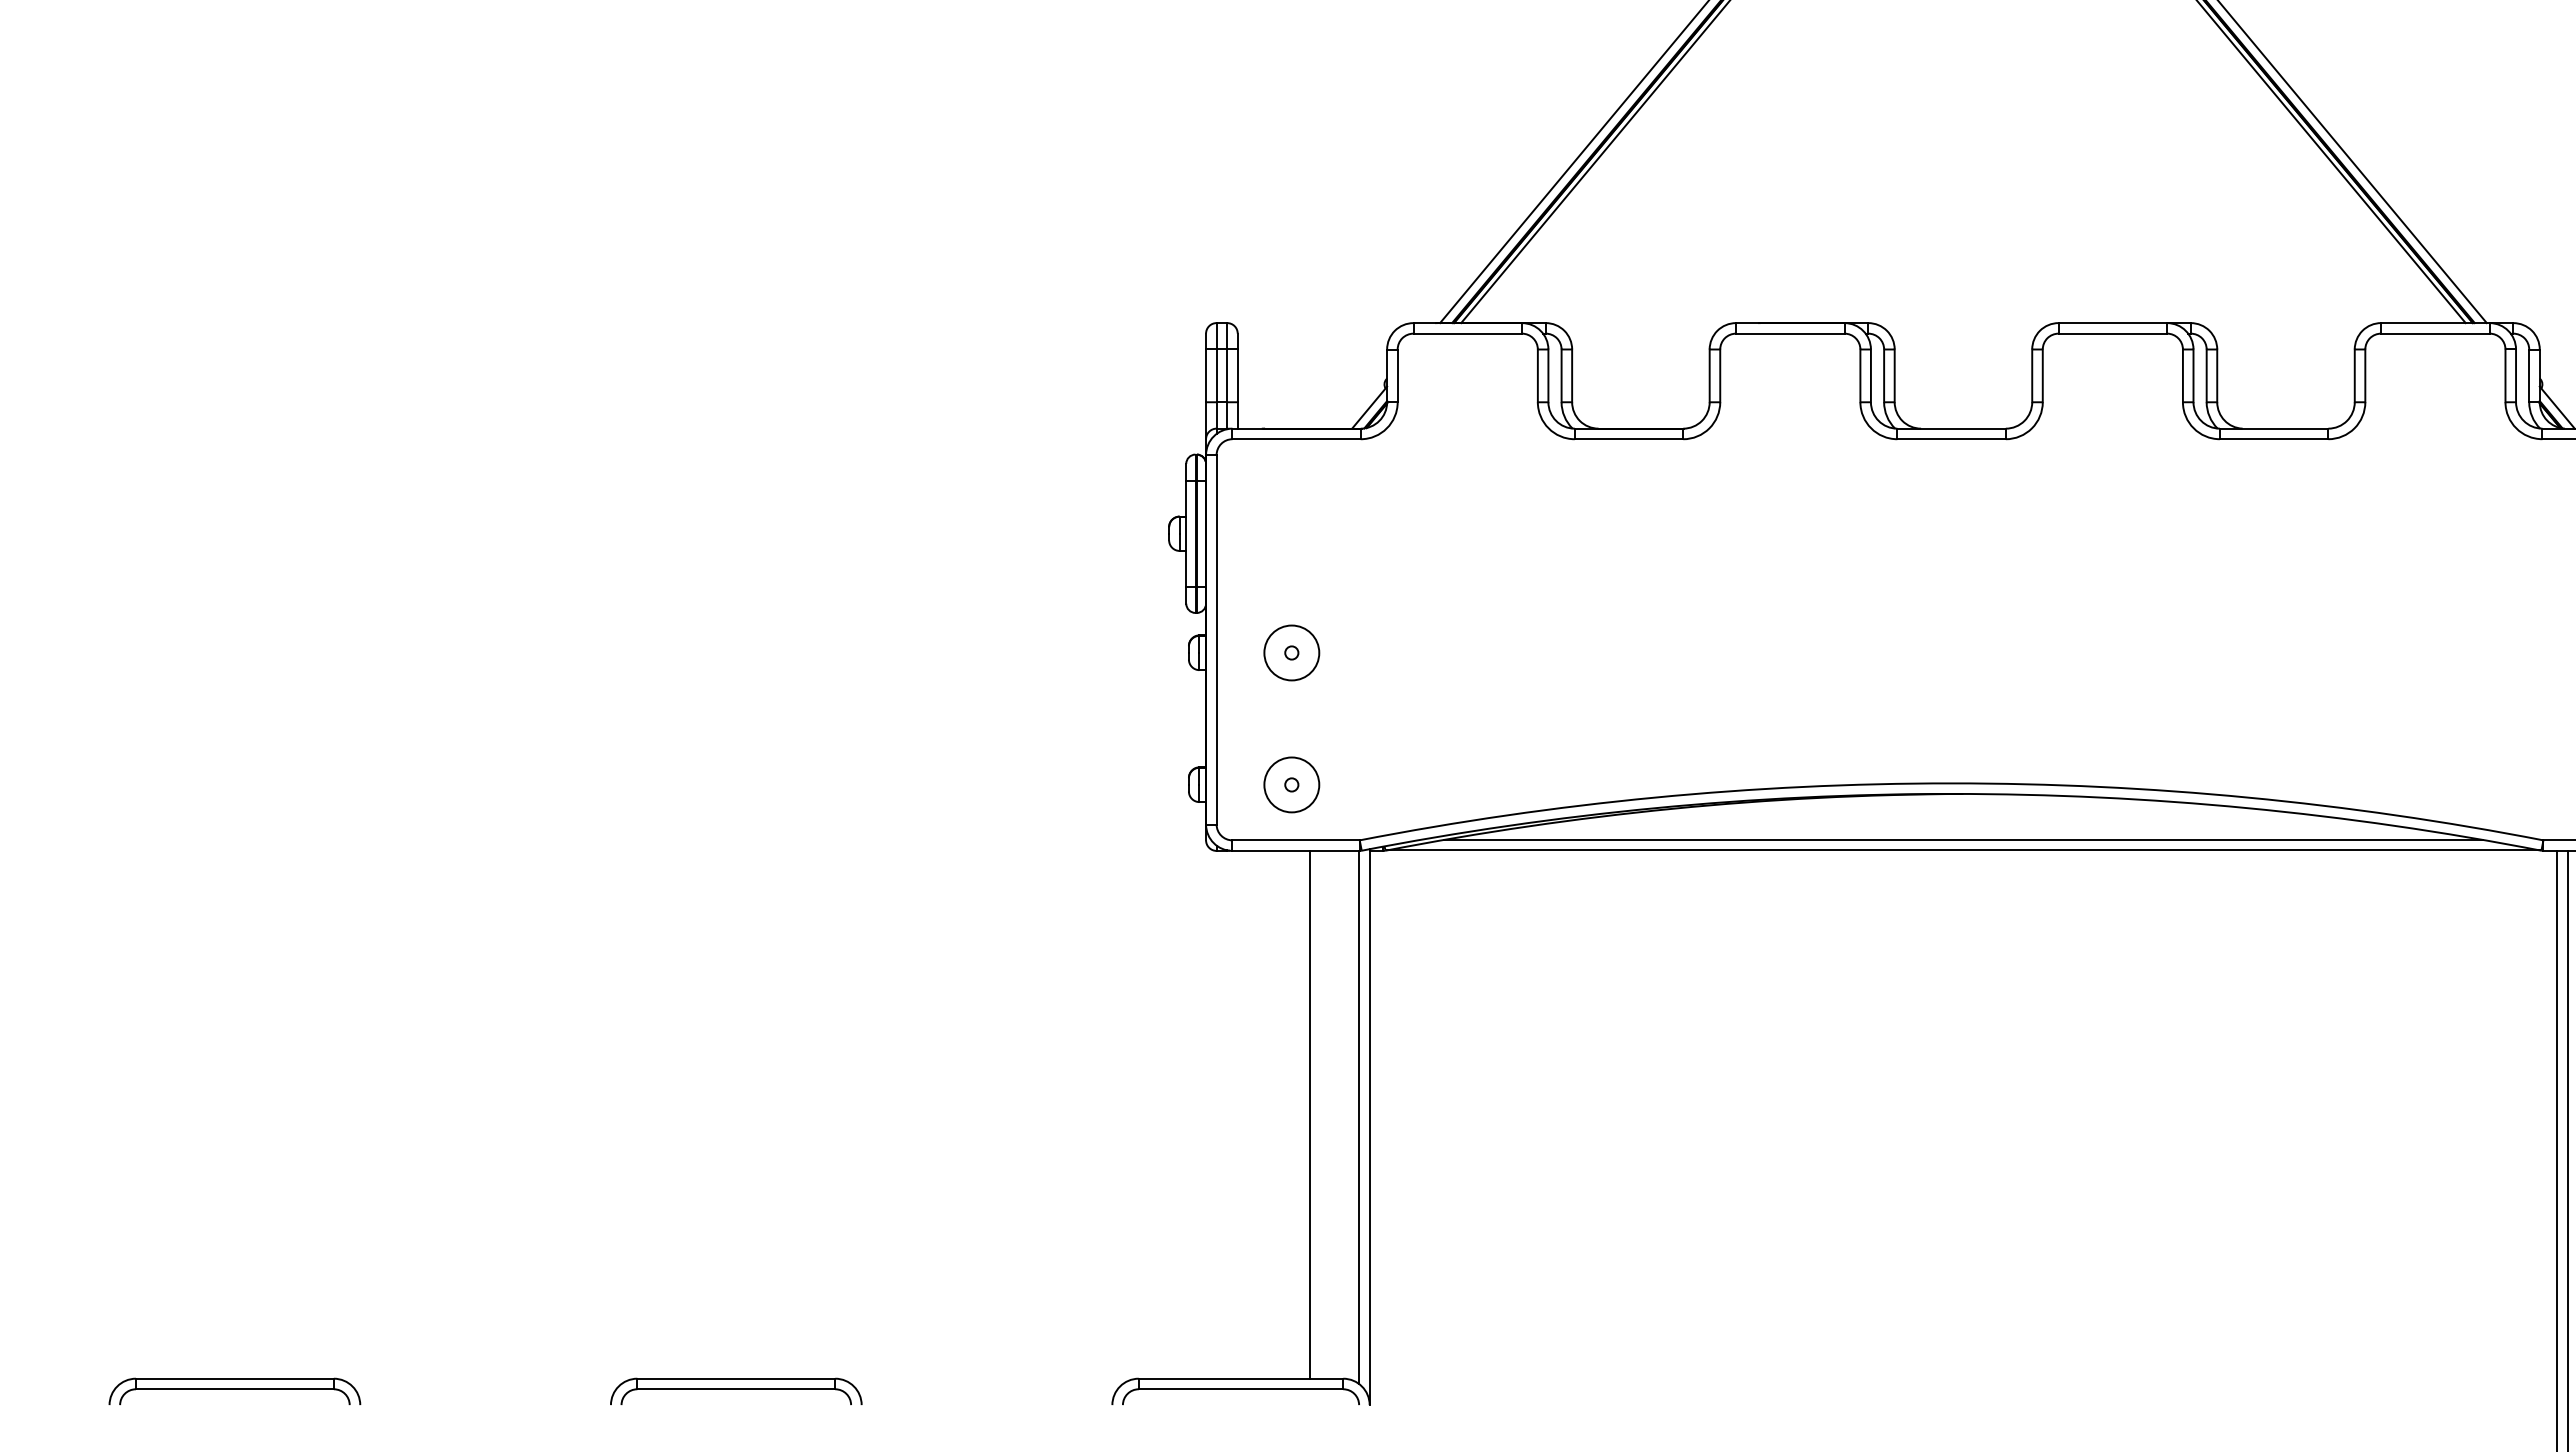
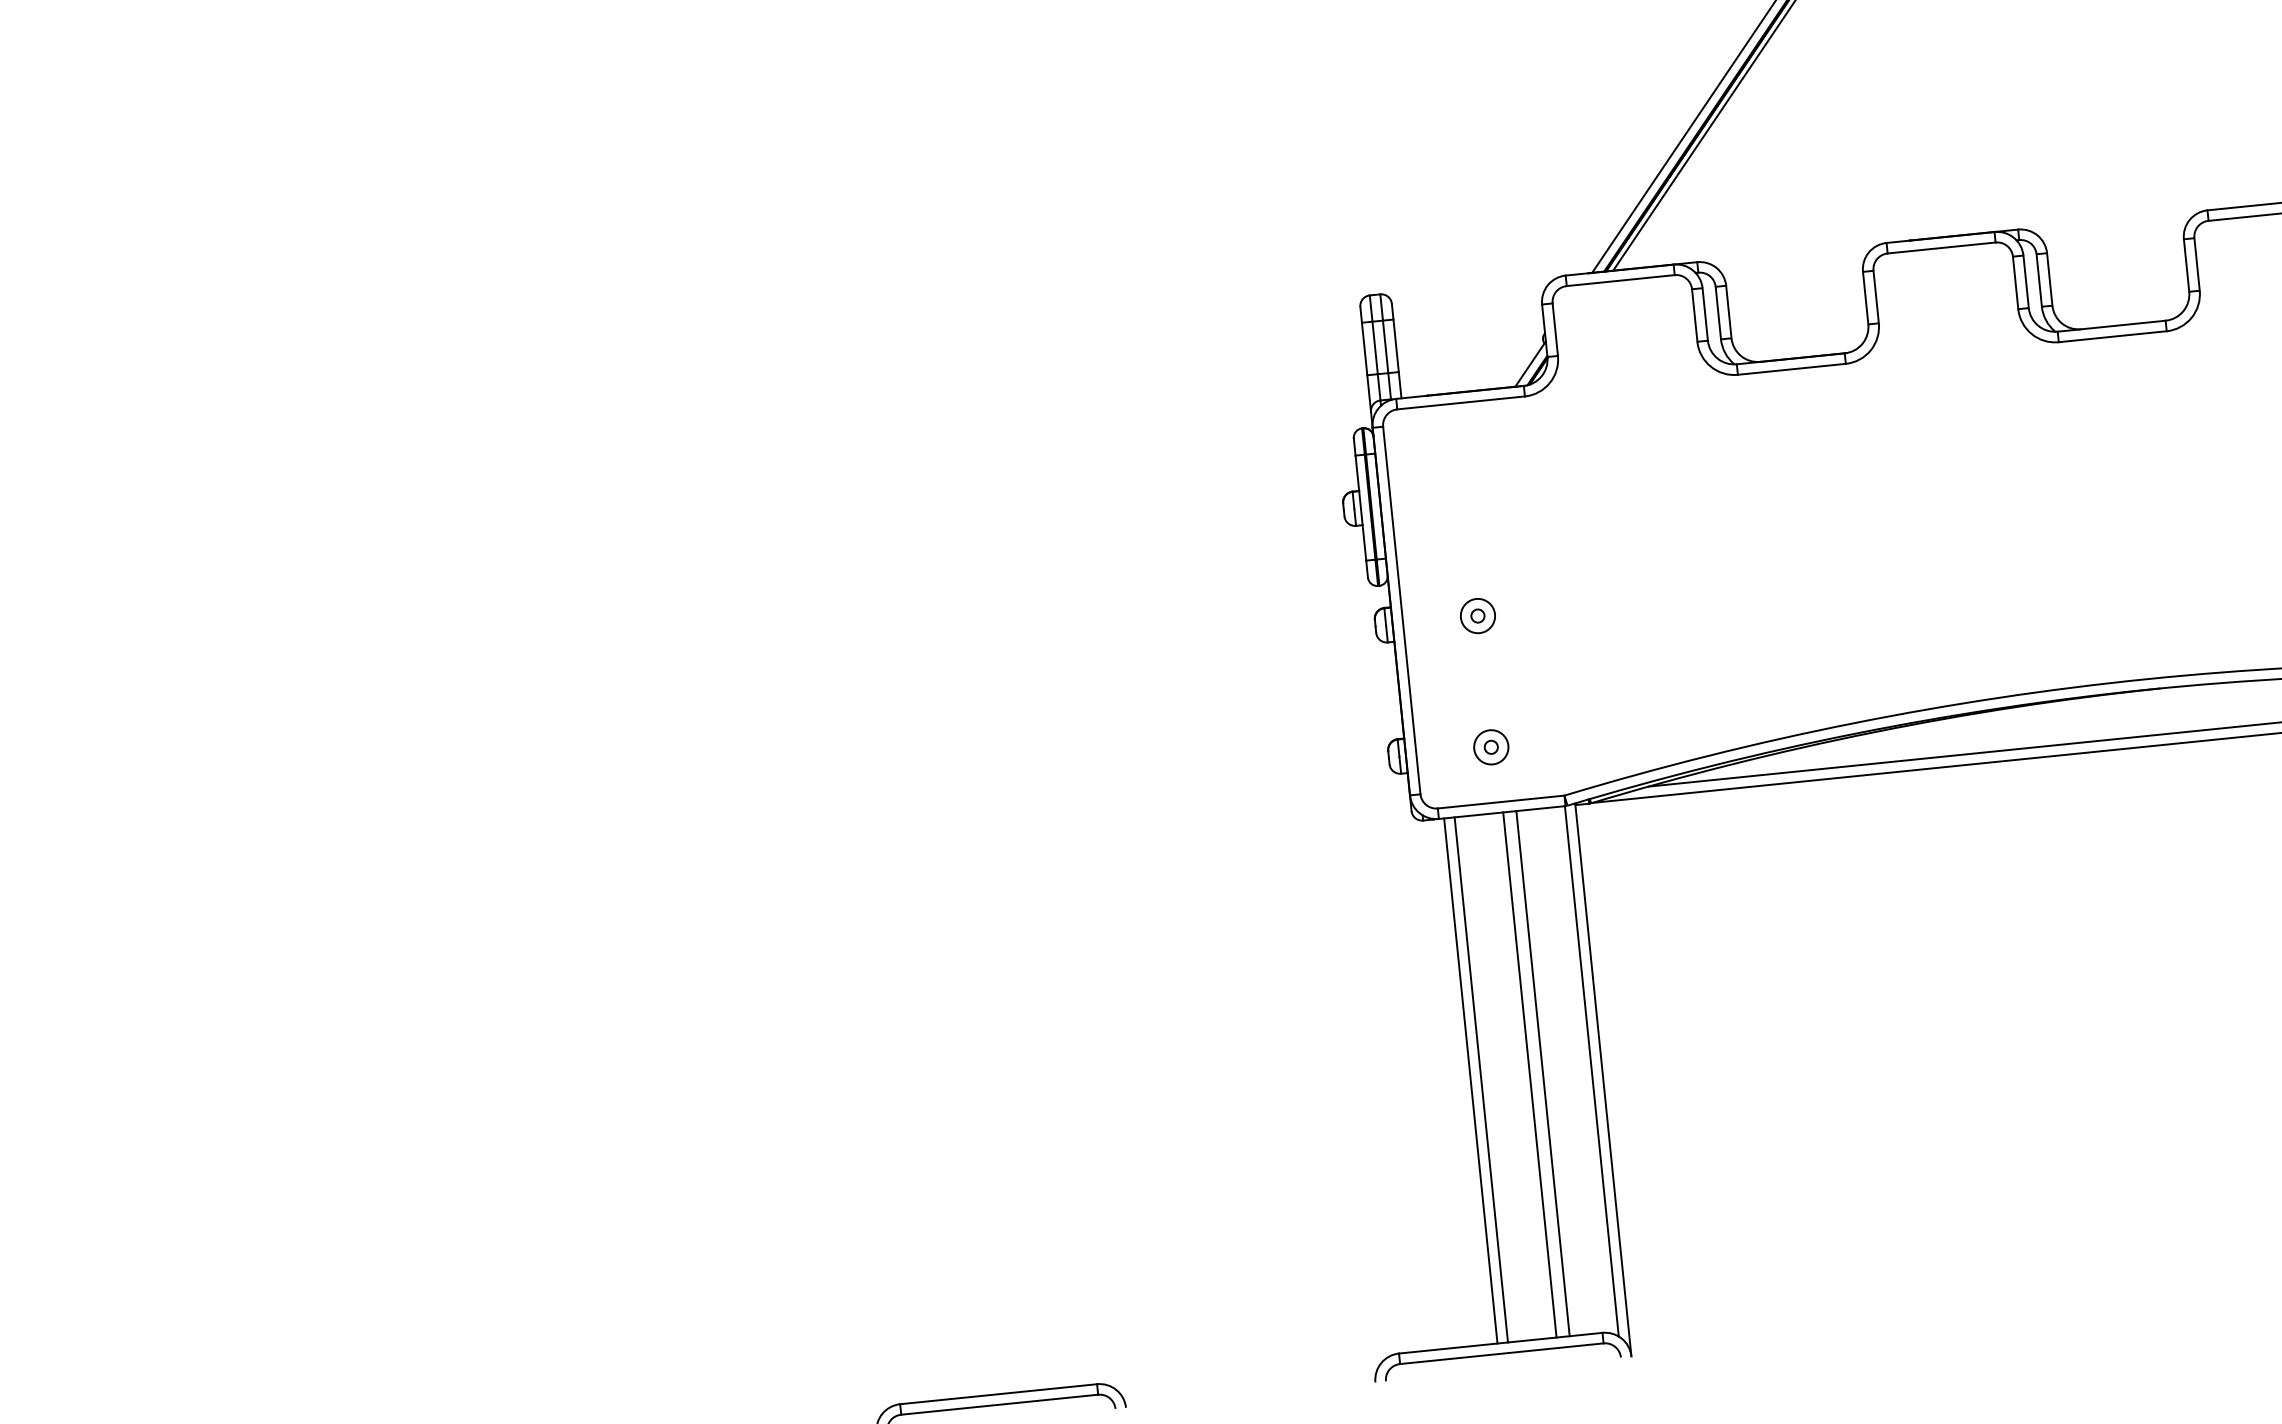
circle: (1291, 652) -> (1477, 615), size x0.62
circle: (1291, 784) -> (1490, 746), size x0.62
line: (1237, 1114) -> (1470, 1080), added
line: (1248, 1114) -> (1481, 1079), added
line: (1297, 1114) -> (1530, 1074), added

